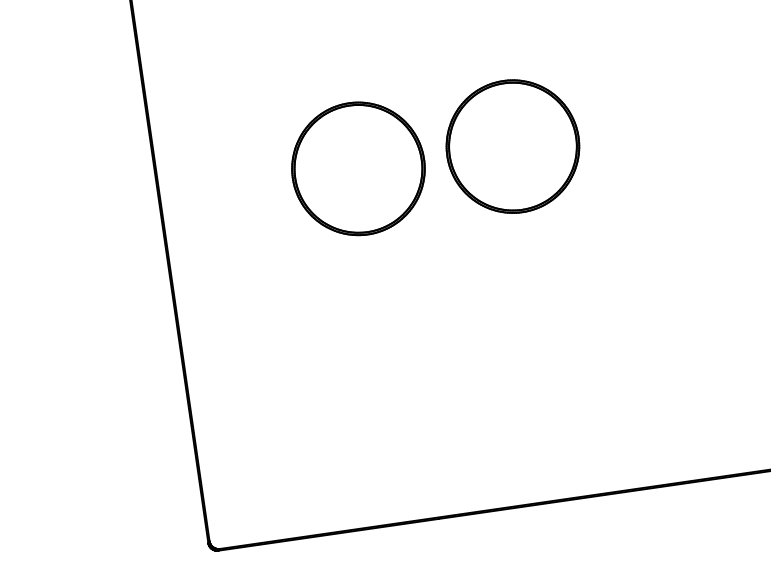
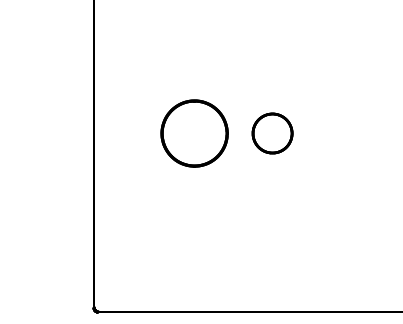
part: (512, 146) -> (272, 133), size x0.6

